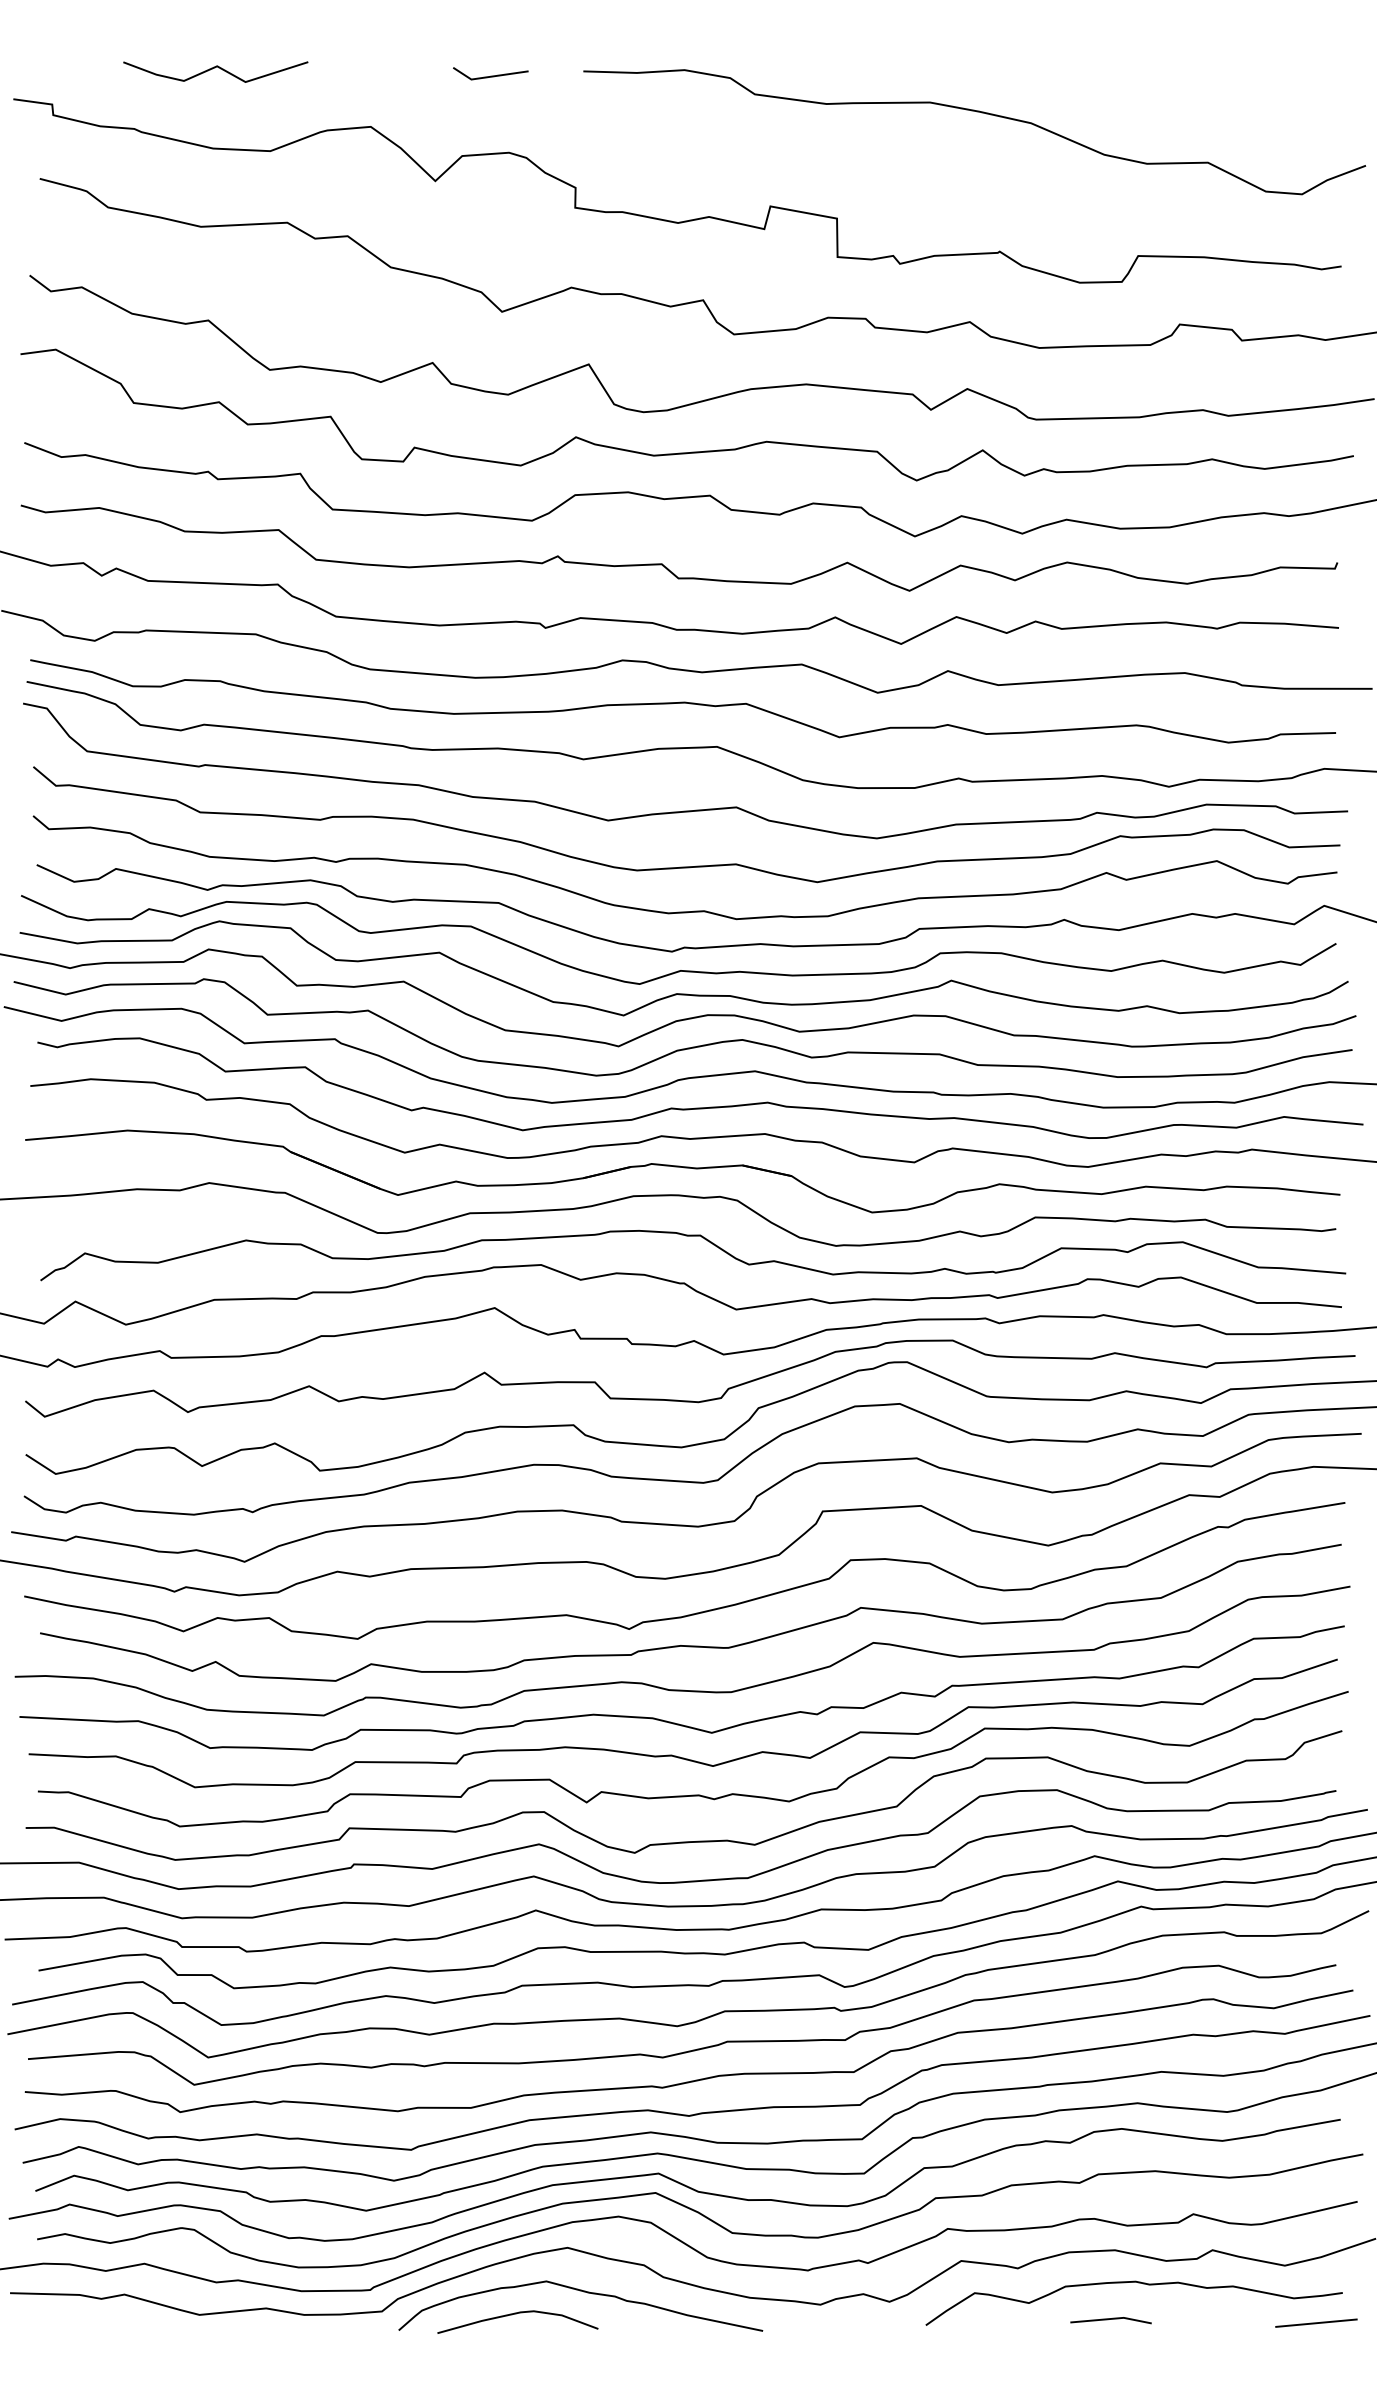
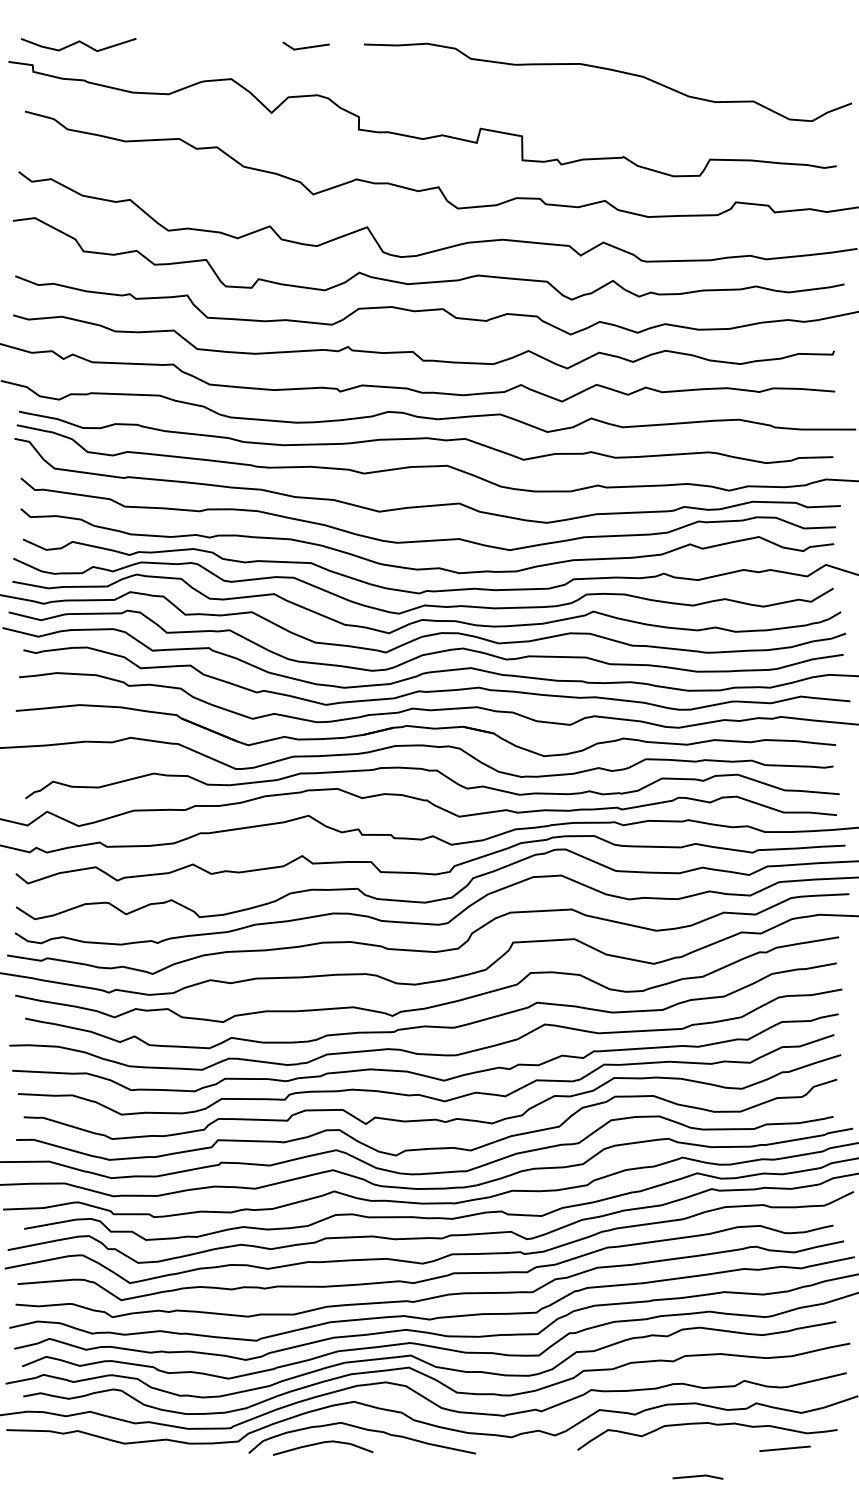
curve: (213, 69) -> (77, 43), moved
line: (1110, 2319) -> (697, 1476), moved
line: (1315, 2322) -> (784, 1448), moved

